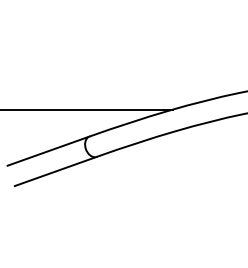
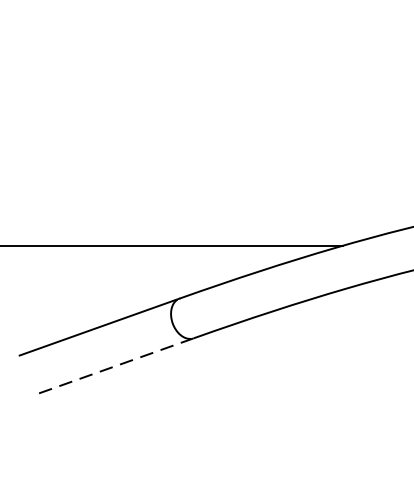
line: (55, 171) -> (113, 366), solid -> dashed

